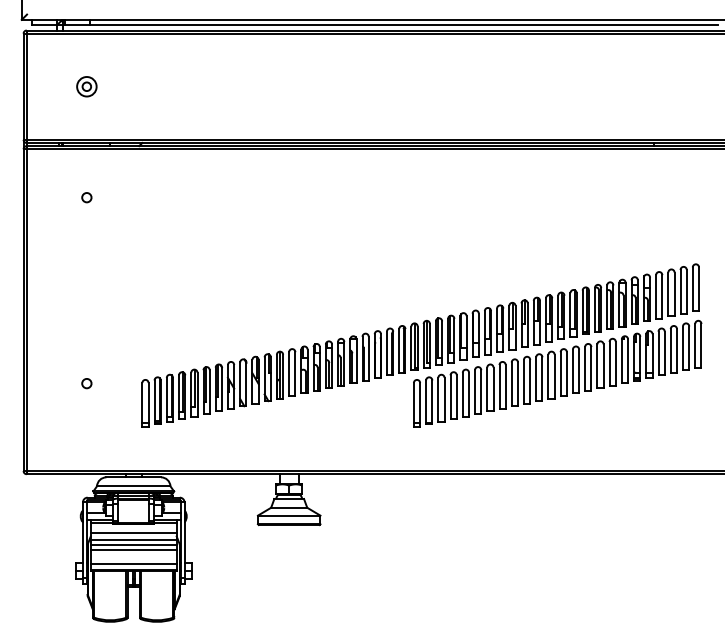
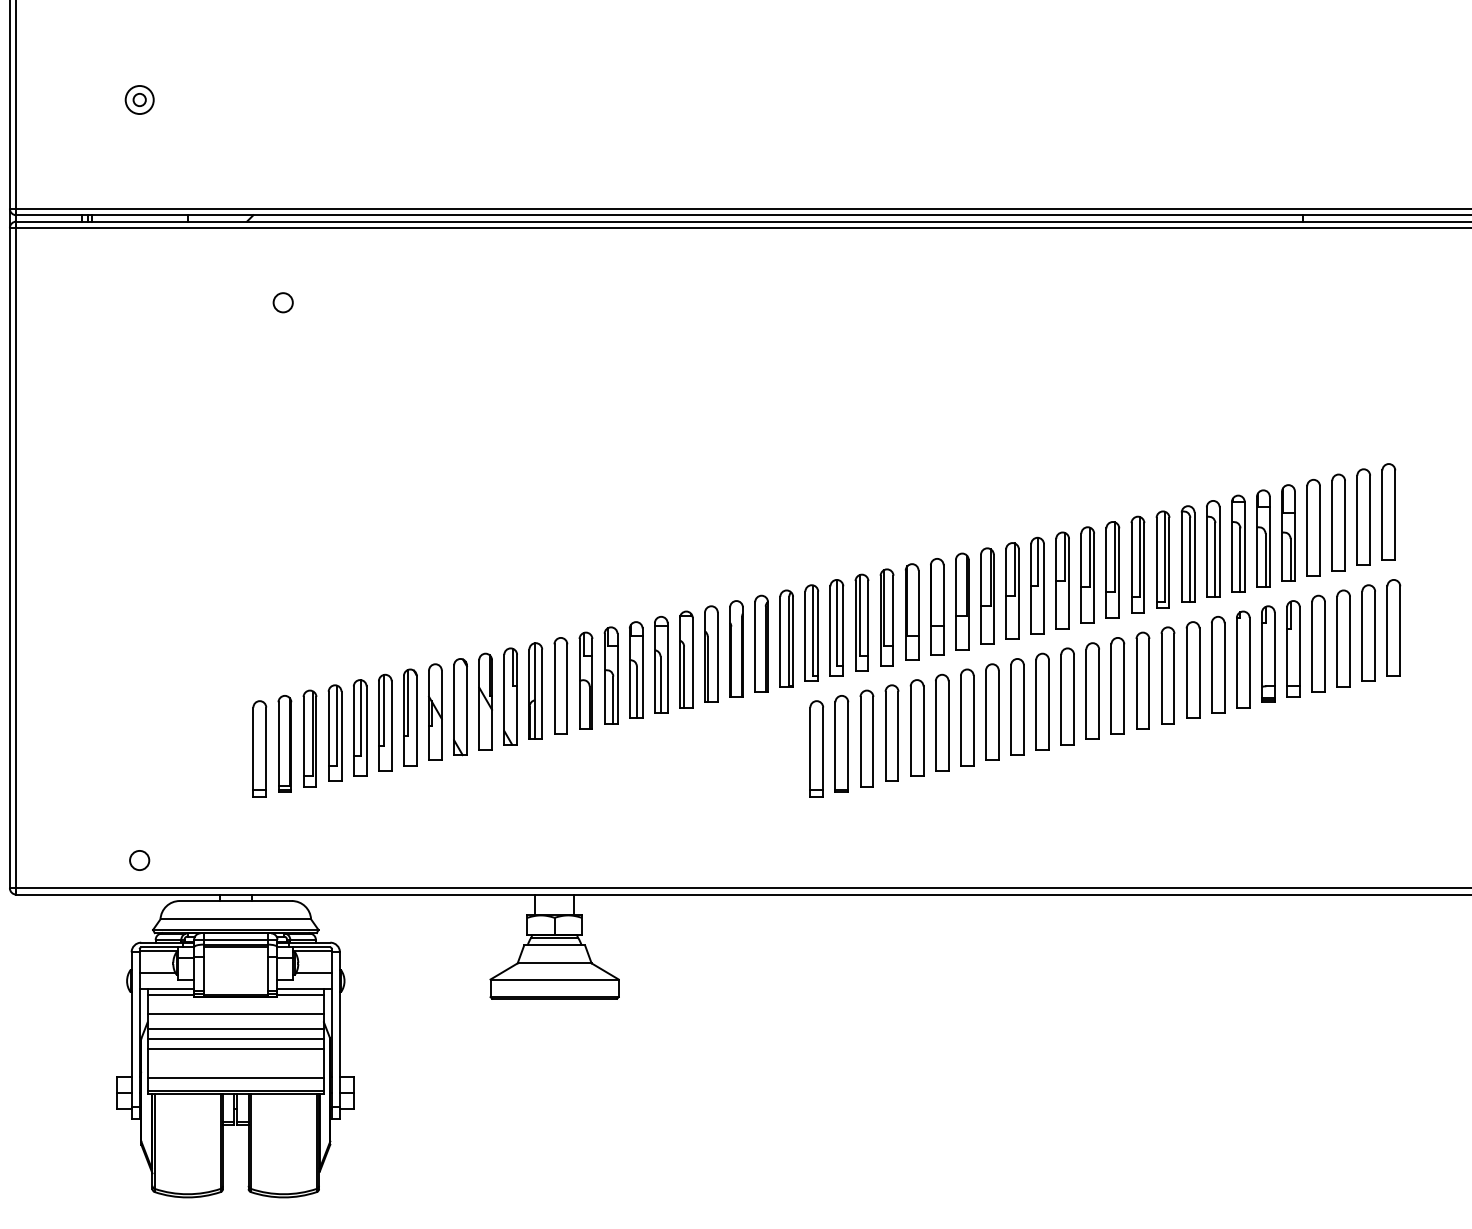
part: (86, 86) -> (138, 99), size x0.7
circle: (86, 197) -> (282, 302), moved
circle: (86, 383) -> (138, 860), moved

